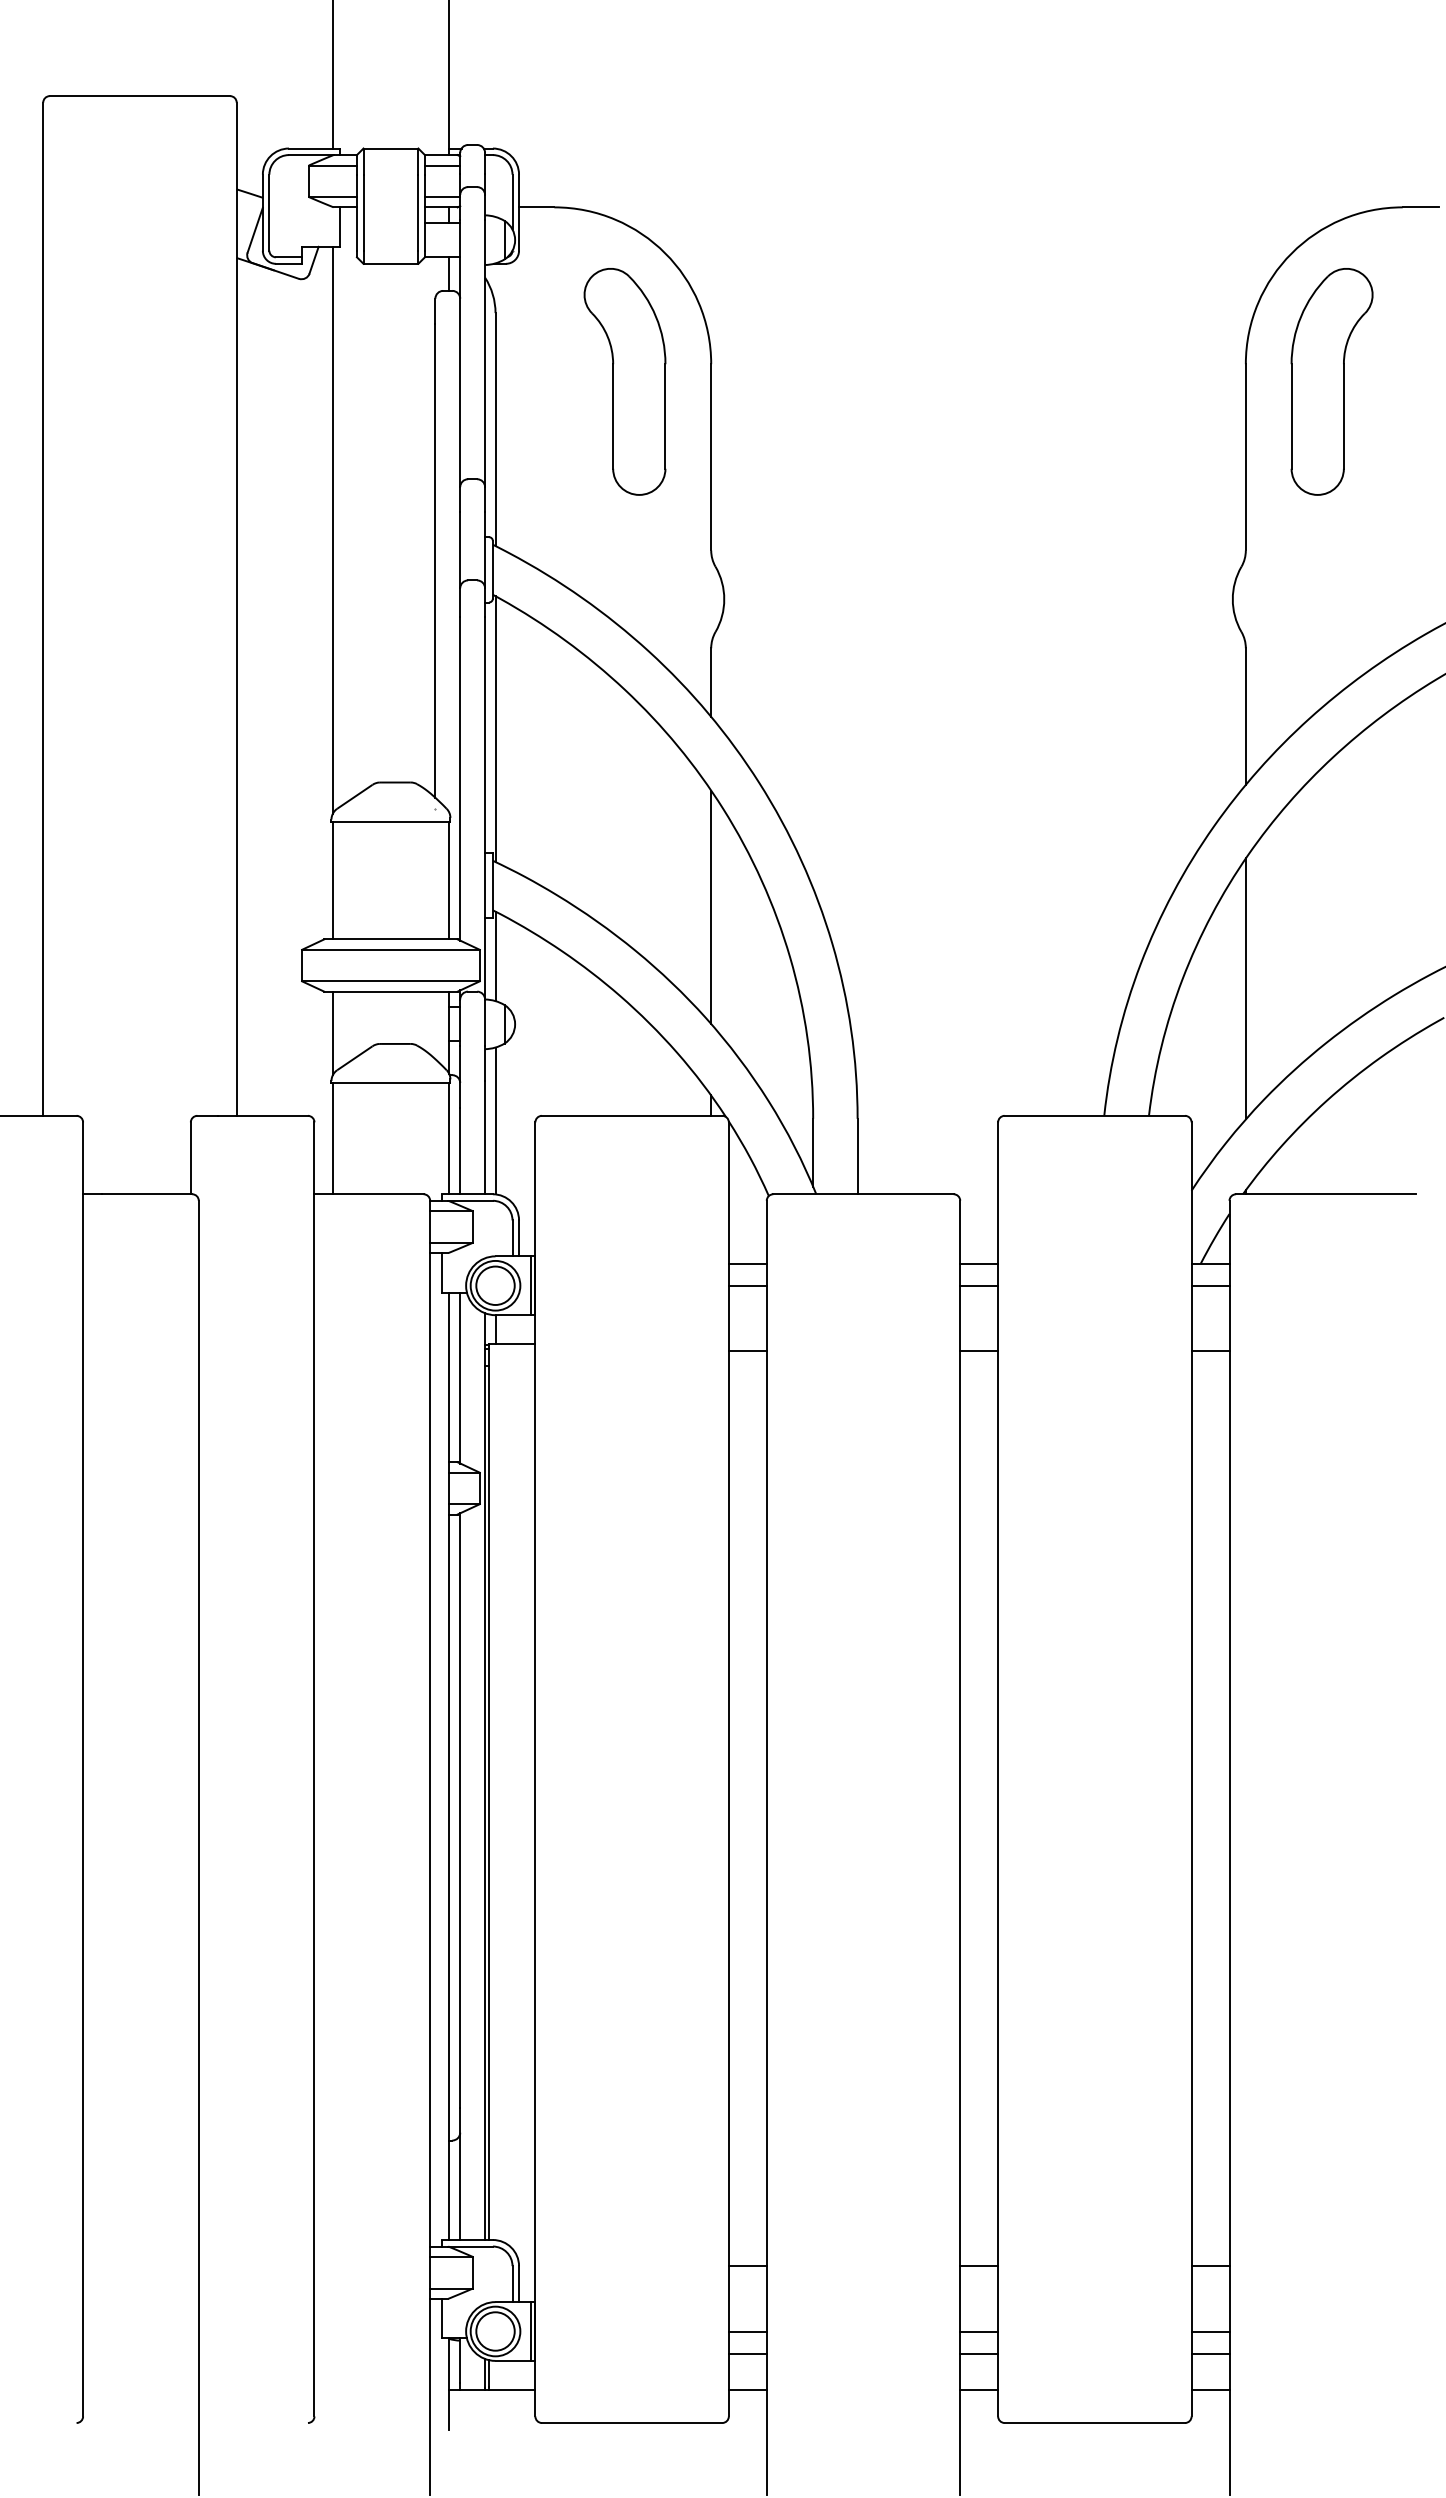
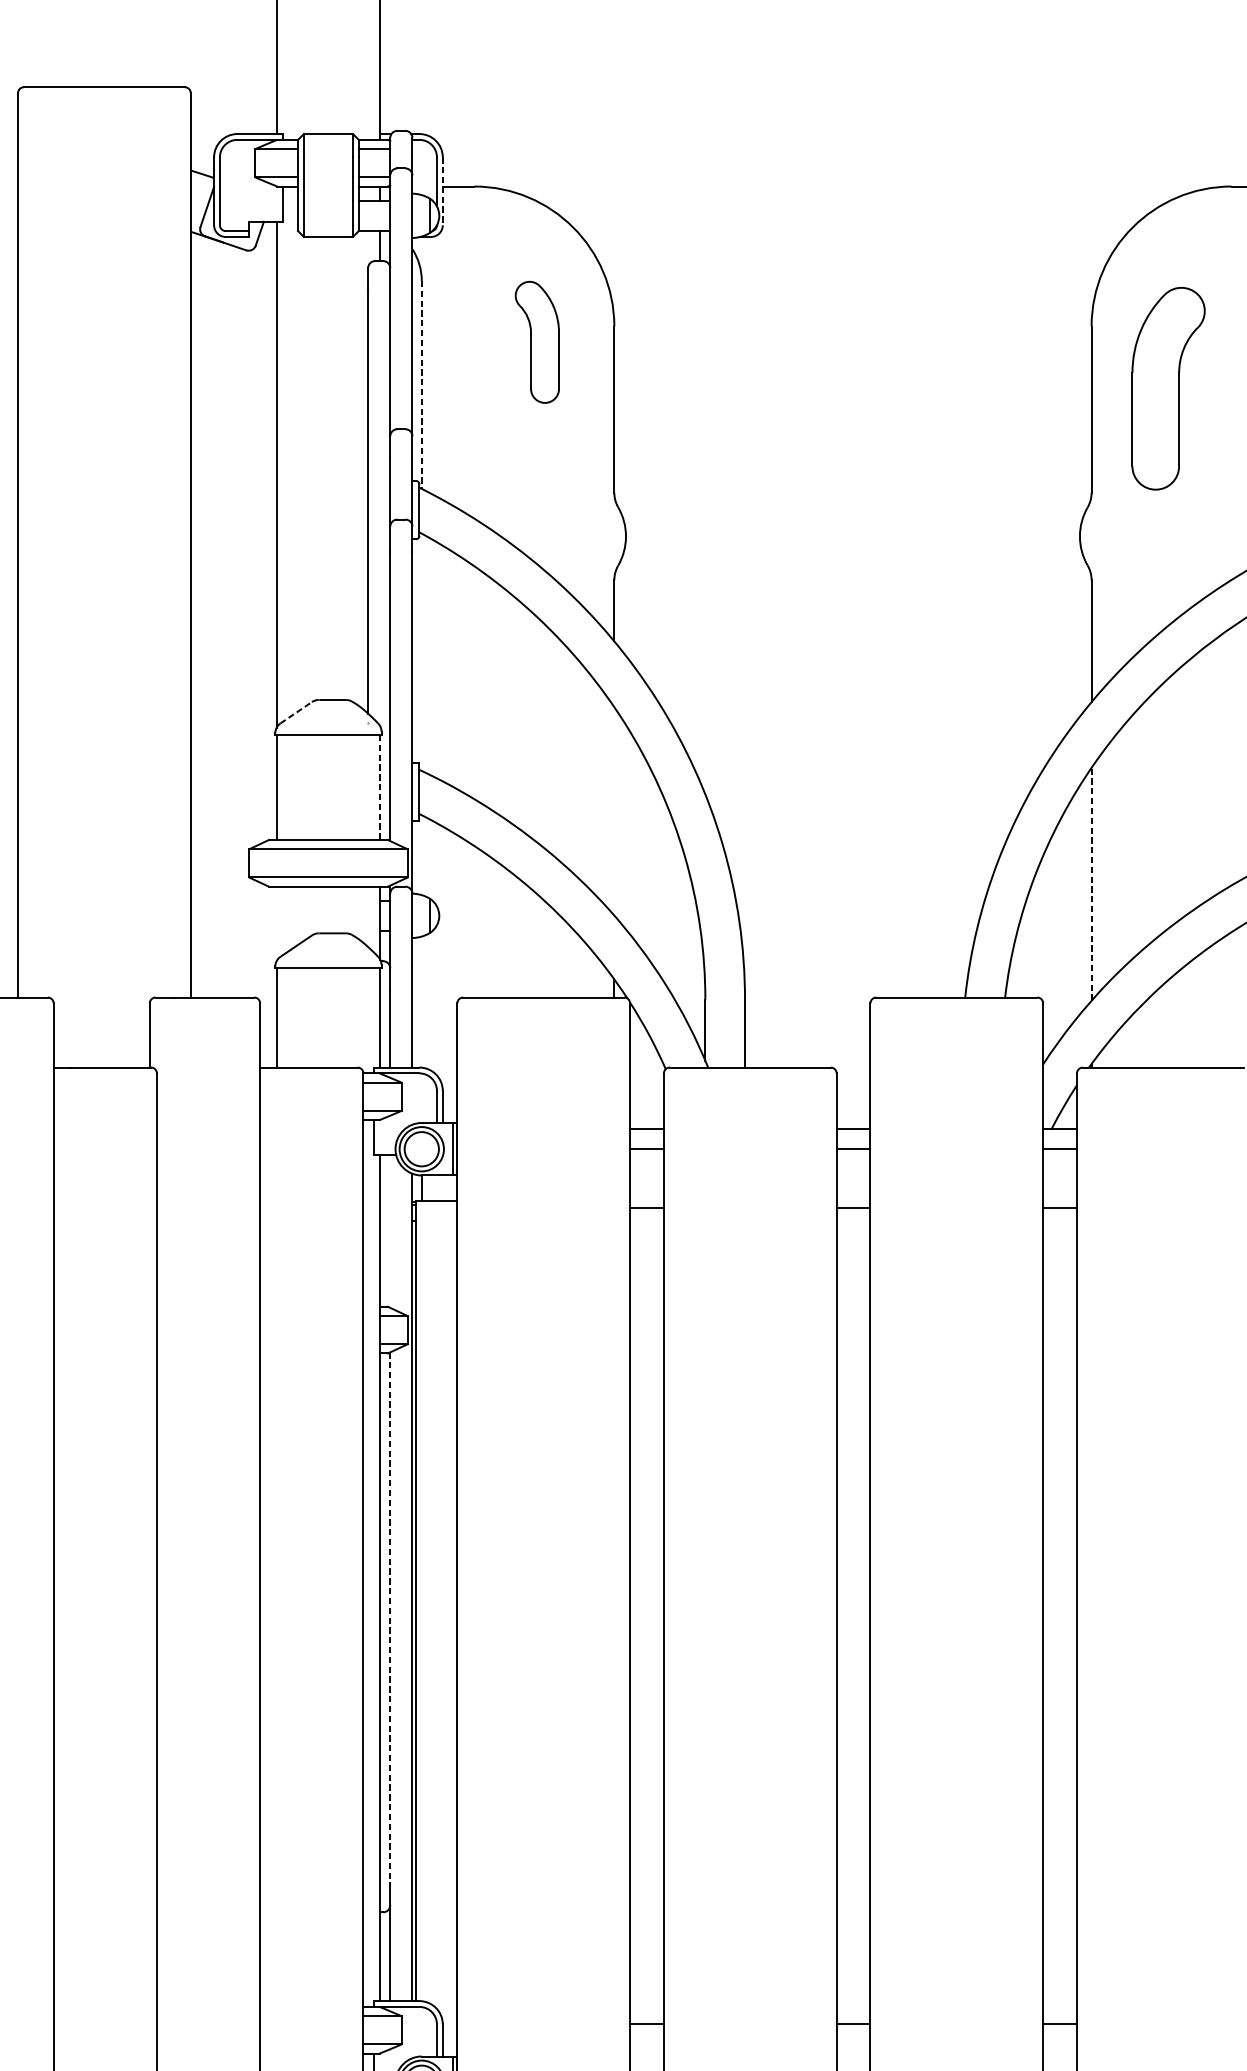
line: (519, 213) -> (443, 192), solid -> dashed
part: (624, 381) -> (536, 341), size x0.6
part: (1331, 381) -> (1168, 388), moved
line: (495, 430) -> (421, 385), solid -> dashed
line: (495, 728) -> (421, 651), removed
line: (355, 796) -> (296, 712), solid -> dashed
line: (449, 880) -> (380, 787), solid -> dashed
line: (711, 907) -> (614, 811), removed
line: (495, 956) -> (421, 855), removed
line: (1245, 988) -> (1091, 883), solid -> dashed
line: (332, 1033) -> (276, 924), removed
line: (495, 1120) -> (421, 1001), removed
line: (460, 1377) -> (390, 1231), removed
line: (460, 1811) -> (390, 1618), solid -> dashed

